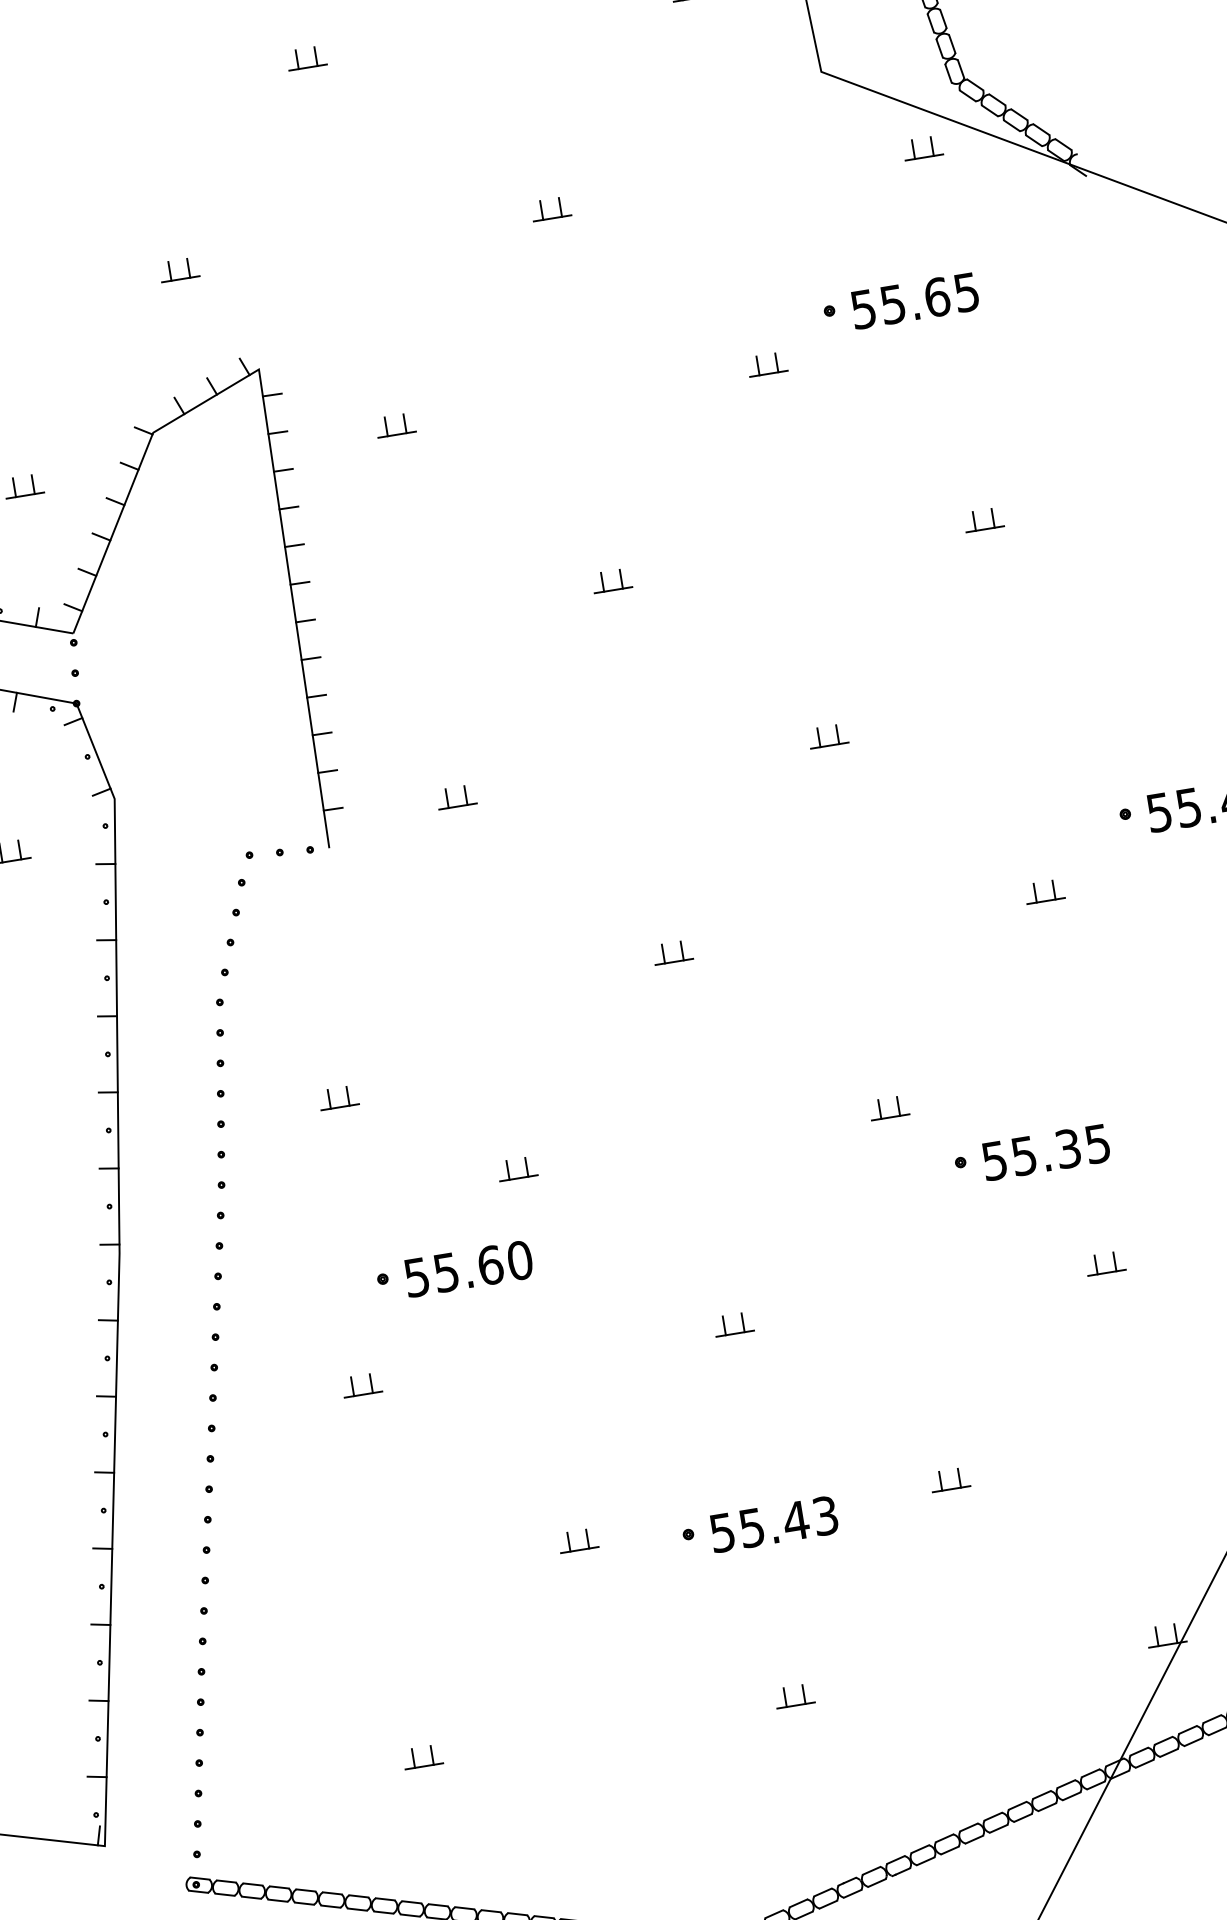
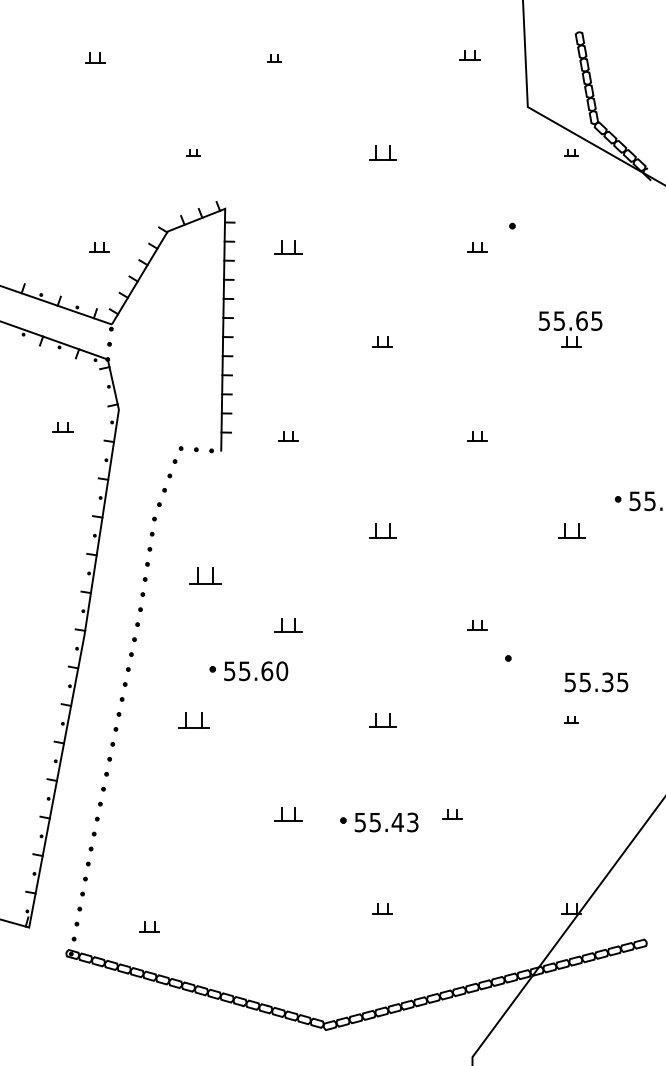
part: (307, 57) -> (274, 58), size x0.7
part: (921, 147) -> (571, 152), size x0.7
part: (550, 208) -> (382, 152), size x1.4
part: (178, 268) -> (193, 152), size x0.7
text: (914, 299) -> (570, 320), moved
part: (395, 425) -> (288, 247), size x1.4
part: (1043, 890) -> (571, 530), size x1.4
part: (671, 951) -> (382, 530), size x1.4
part: (338, 1096) -> (205, 575), size x1.6
text: (1046, 1152) -> (596, 682), moved
part: (517, 1168) -> (288, 625), size x1.4
part: (1104, 1262) -> (571, 719), size x0.7
part: (732, 1323) -> (382, 719), size x1.4
part: (361, 1384) -> (193, 719), size x1.6
part: (950, 1479) -> (452, 814), moved
part: (578, 1540) -> (288, 814), size x1.4
part: (421, 1755) -> (149, 926), moved

